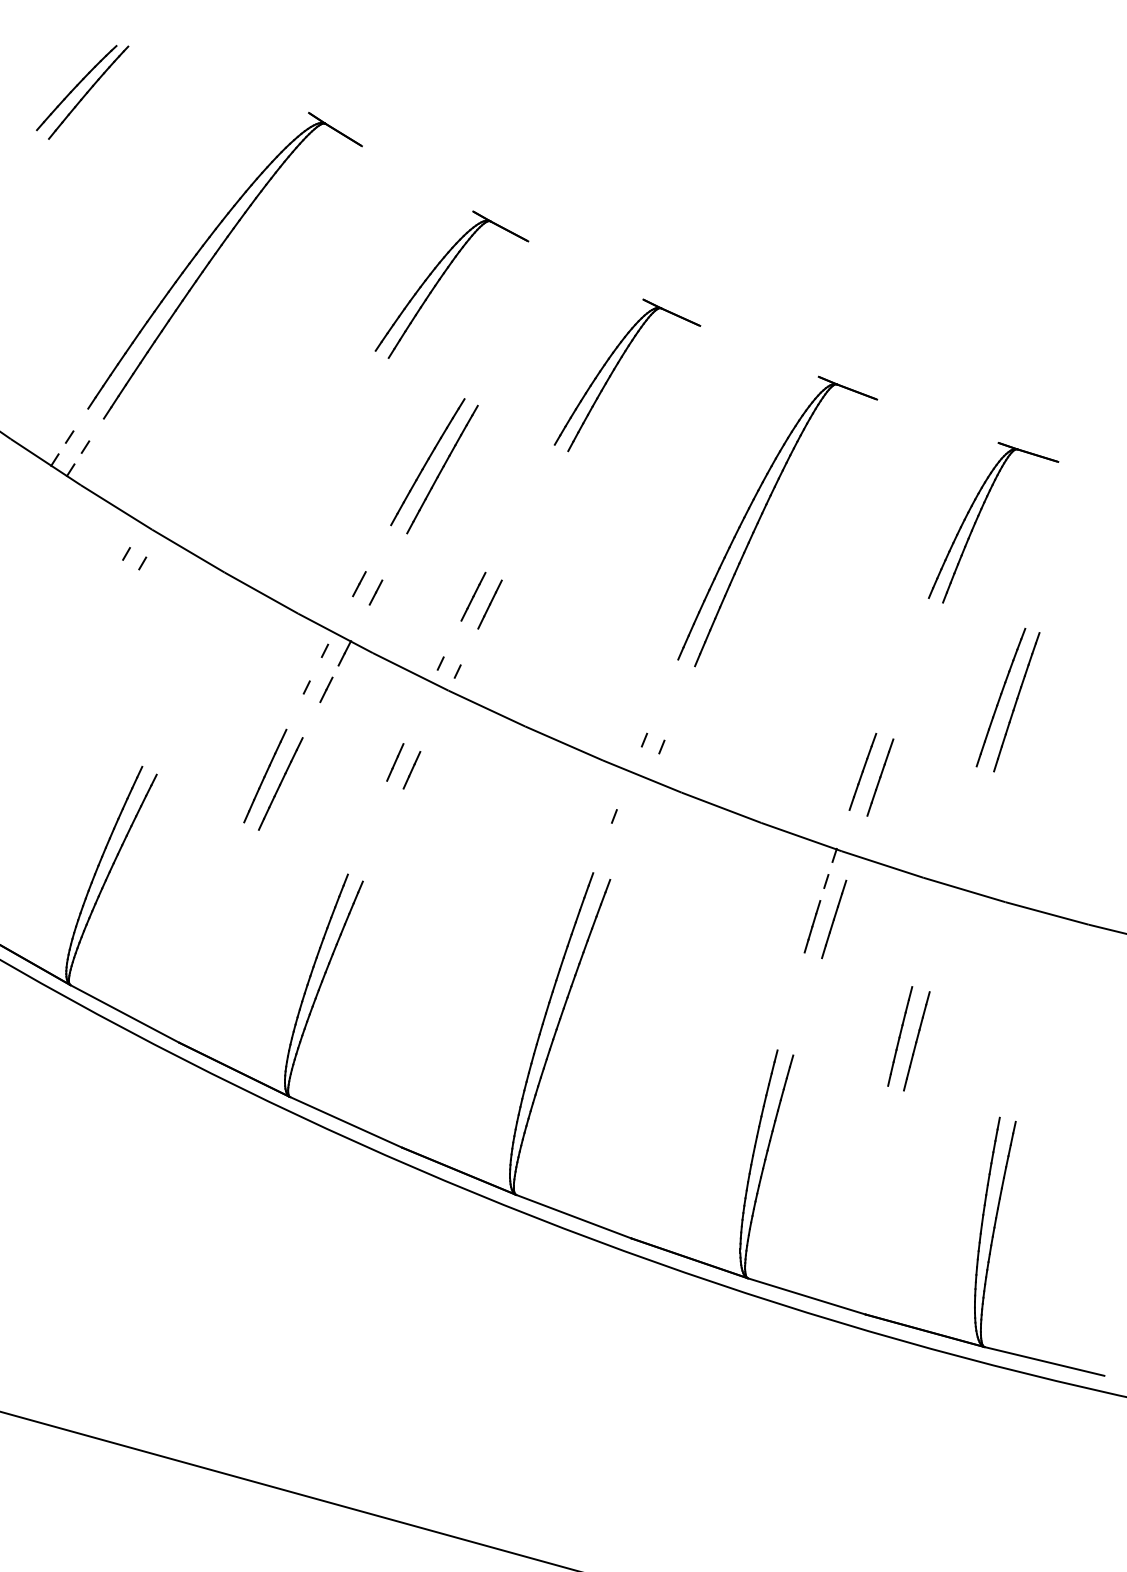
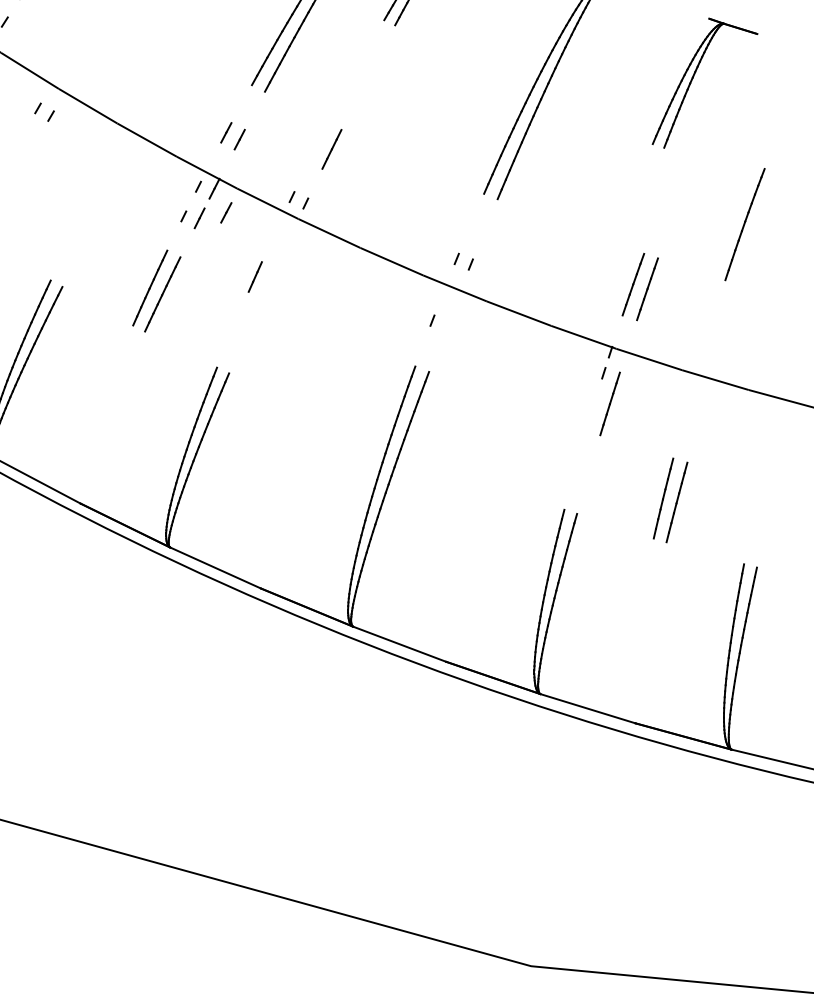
part: (979, 516) -> (693, 78), moved
line: (473, 596) -> (318, 142), removed
line: (359, 683) -> (226, 213), added
line: (1016, 702) -> (757, 228), removed
line: (411, 770) -> (268, 283), removed
line: (812, 926) -> (592, 409), removed

